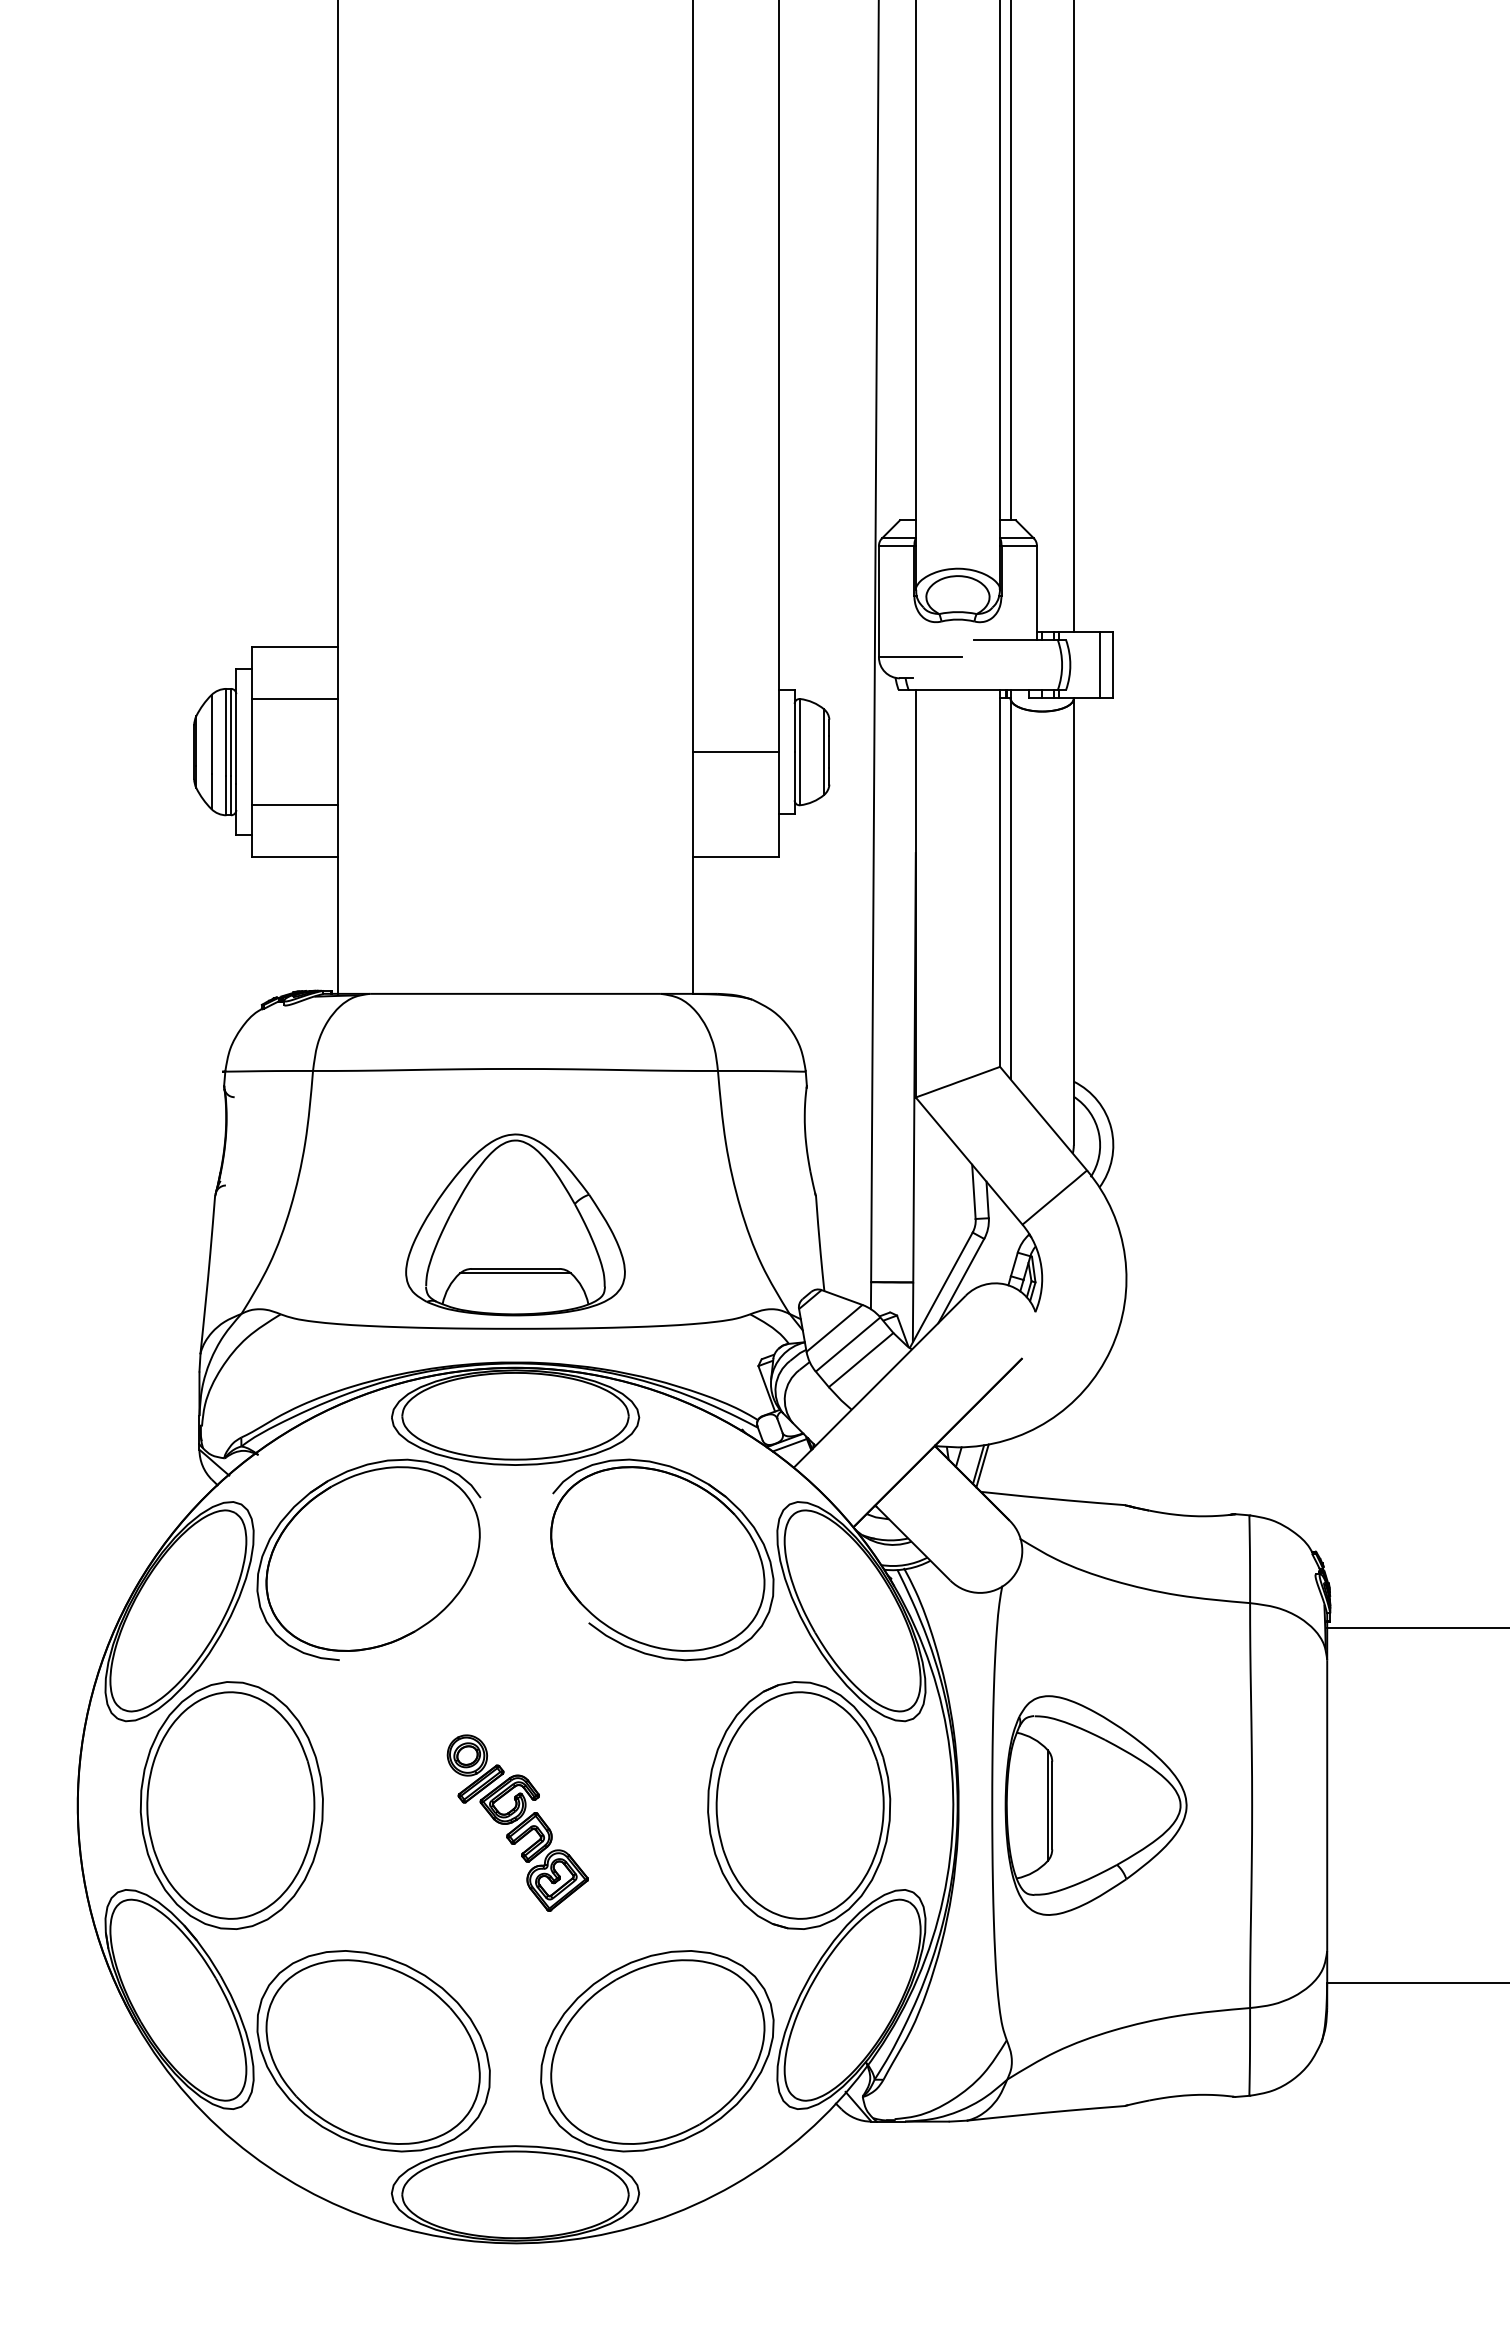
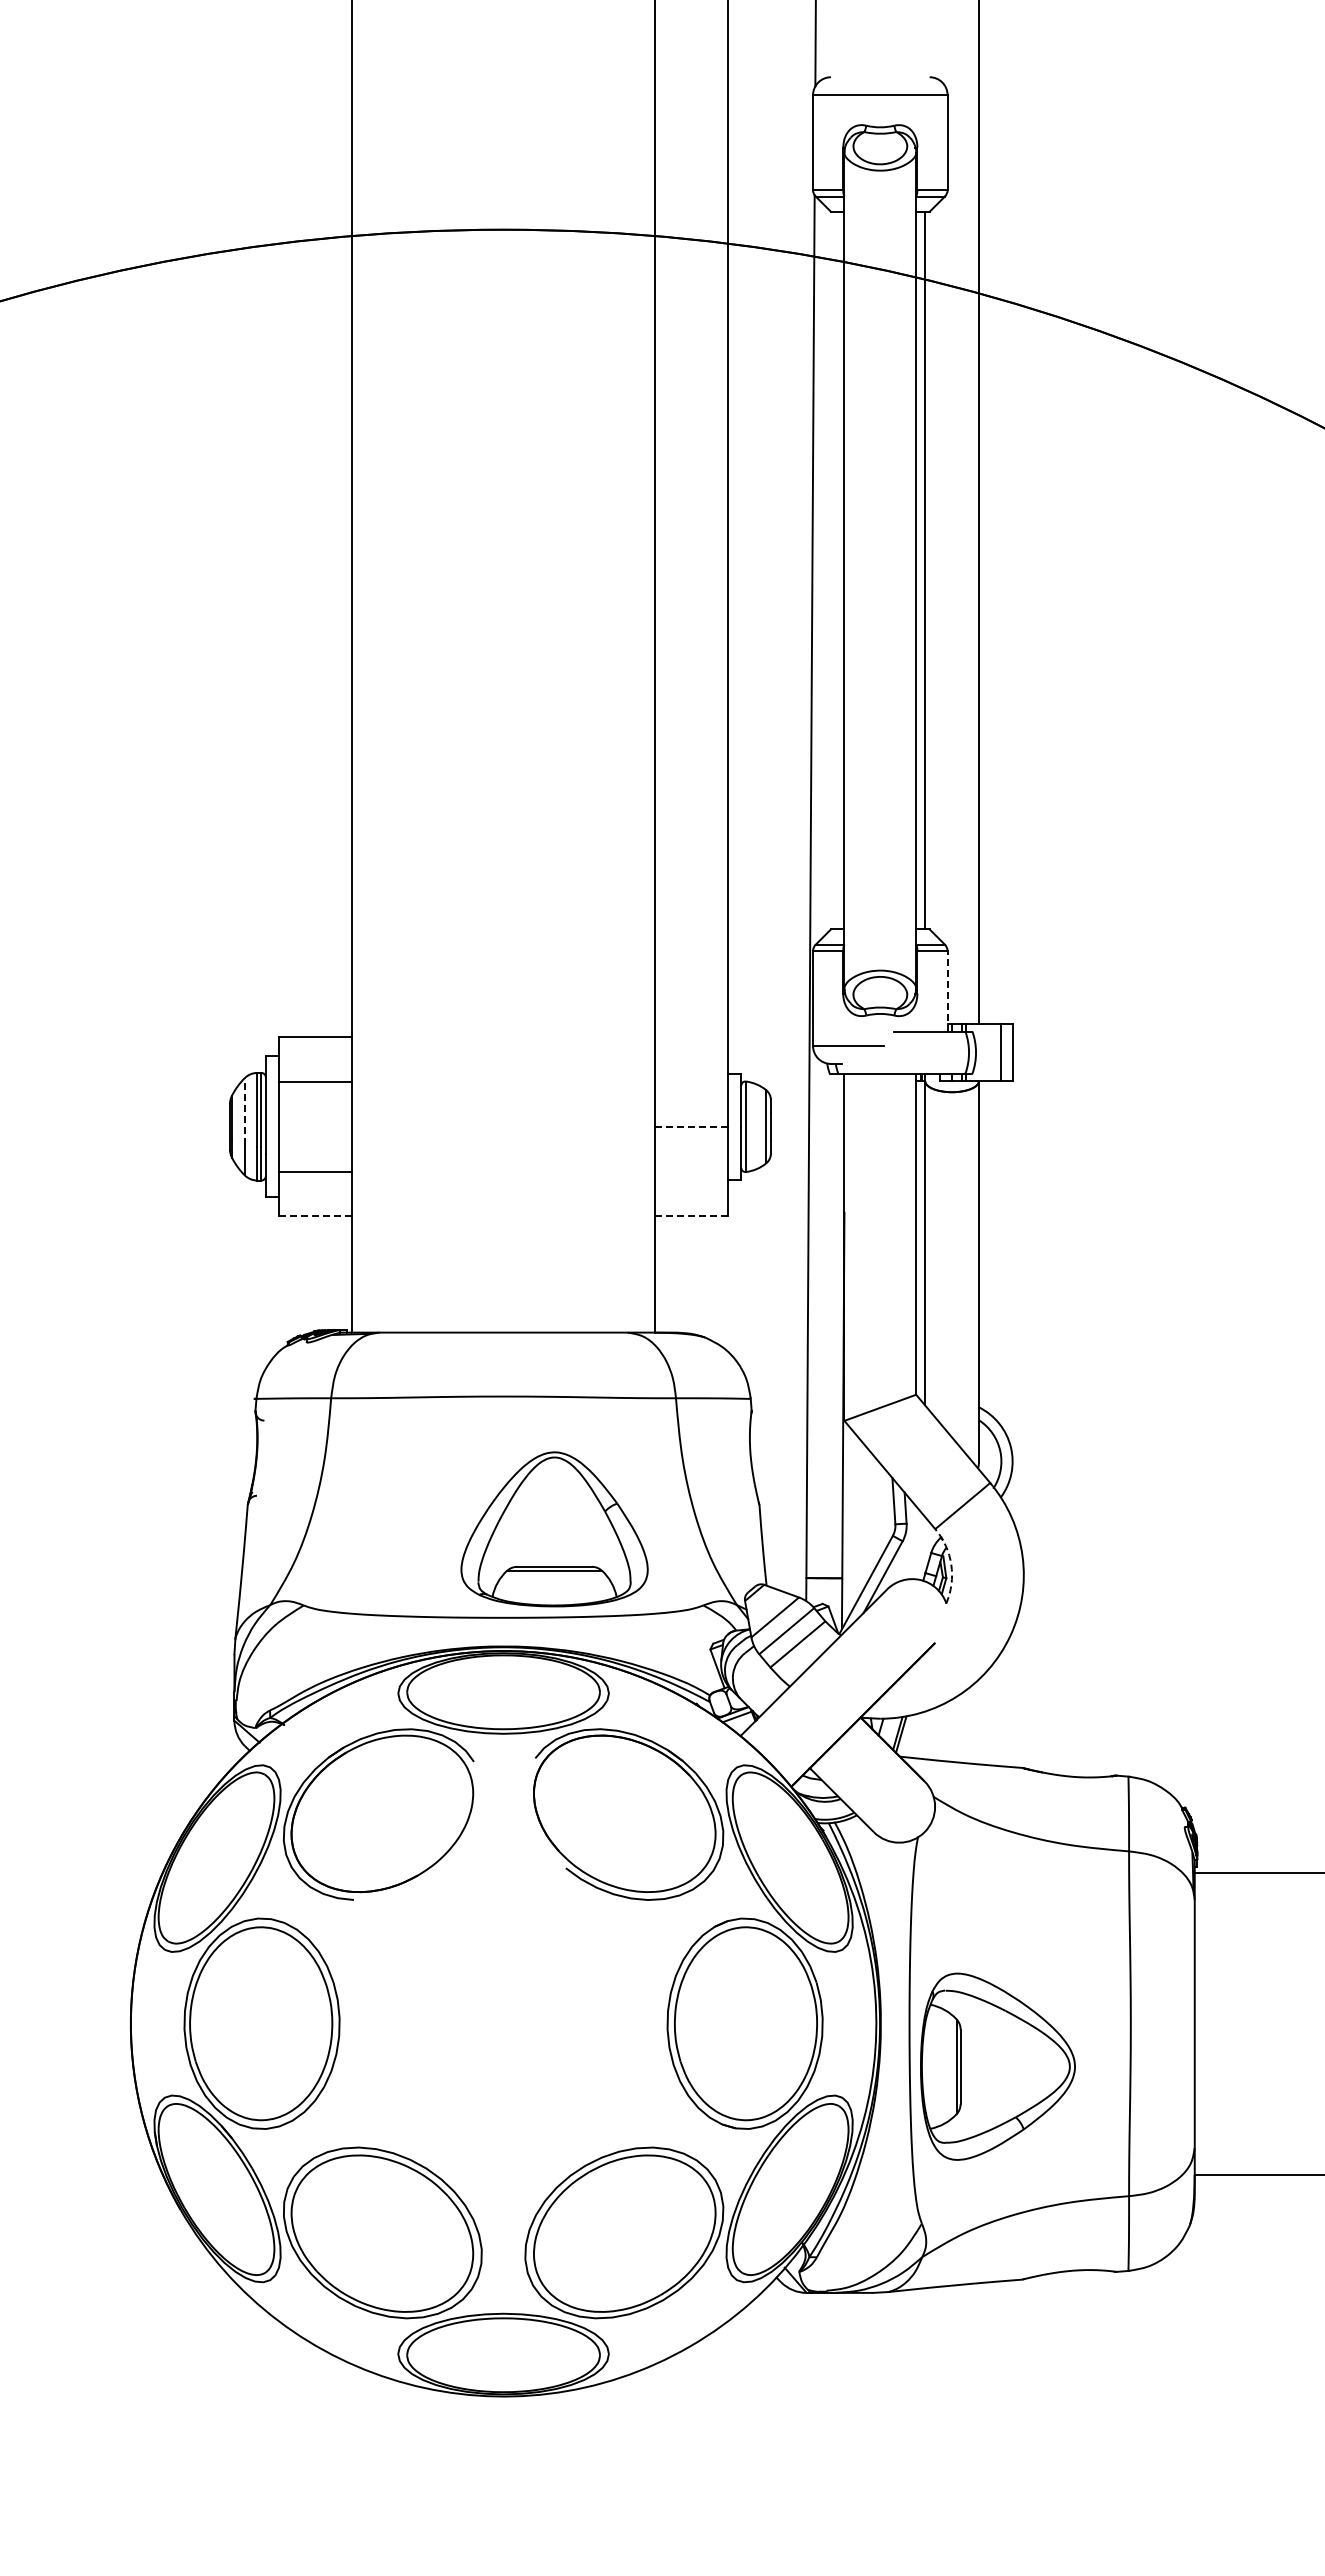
line: (1036, 592) -> (947, 990), solid -> dashed
line: (211, 734) -> (244, 1111), solid -> dashed
line: (736, 751) -> (691, 1126), solid -> dashed
line: (294, 857) -> (315, 1216), solid -> dashed
line: (736, 857) -> (691, 1216), solid -> dashed
part: (515, 1225) -> (554, 1529), moved
arc: (1041, 1266) -> (951, 1564), solid -> dashed
part: (1095, 1805) -> (997, 2066), moved
part: (517, 1822) -> (505, 2038), removed

